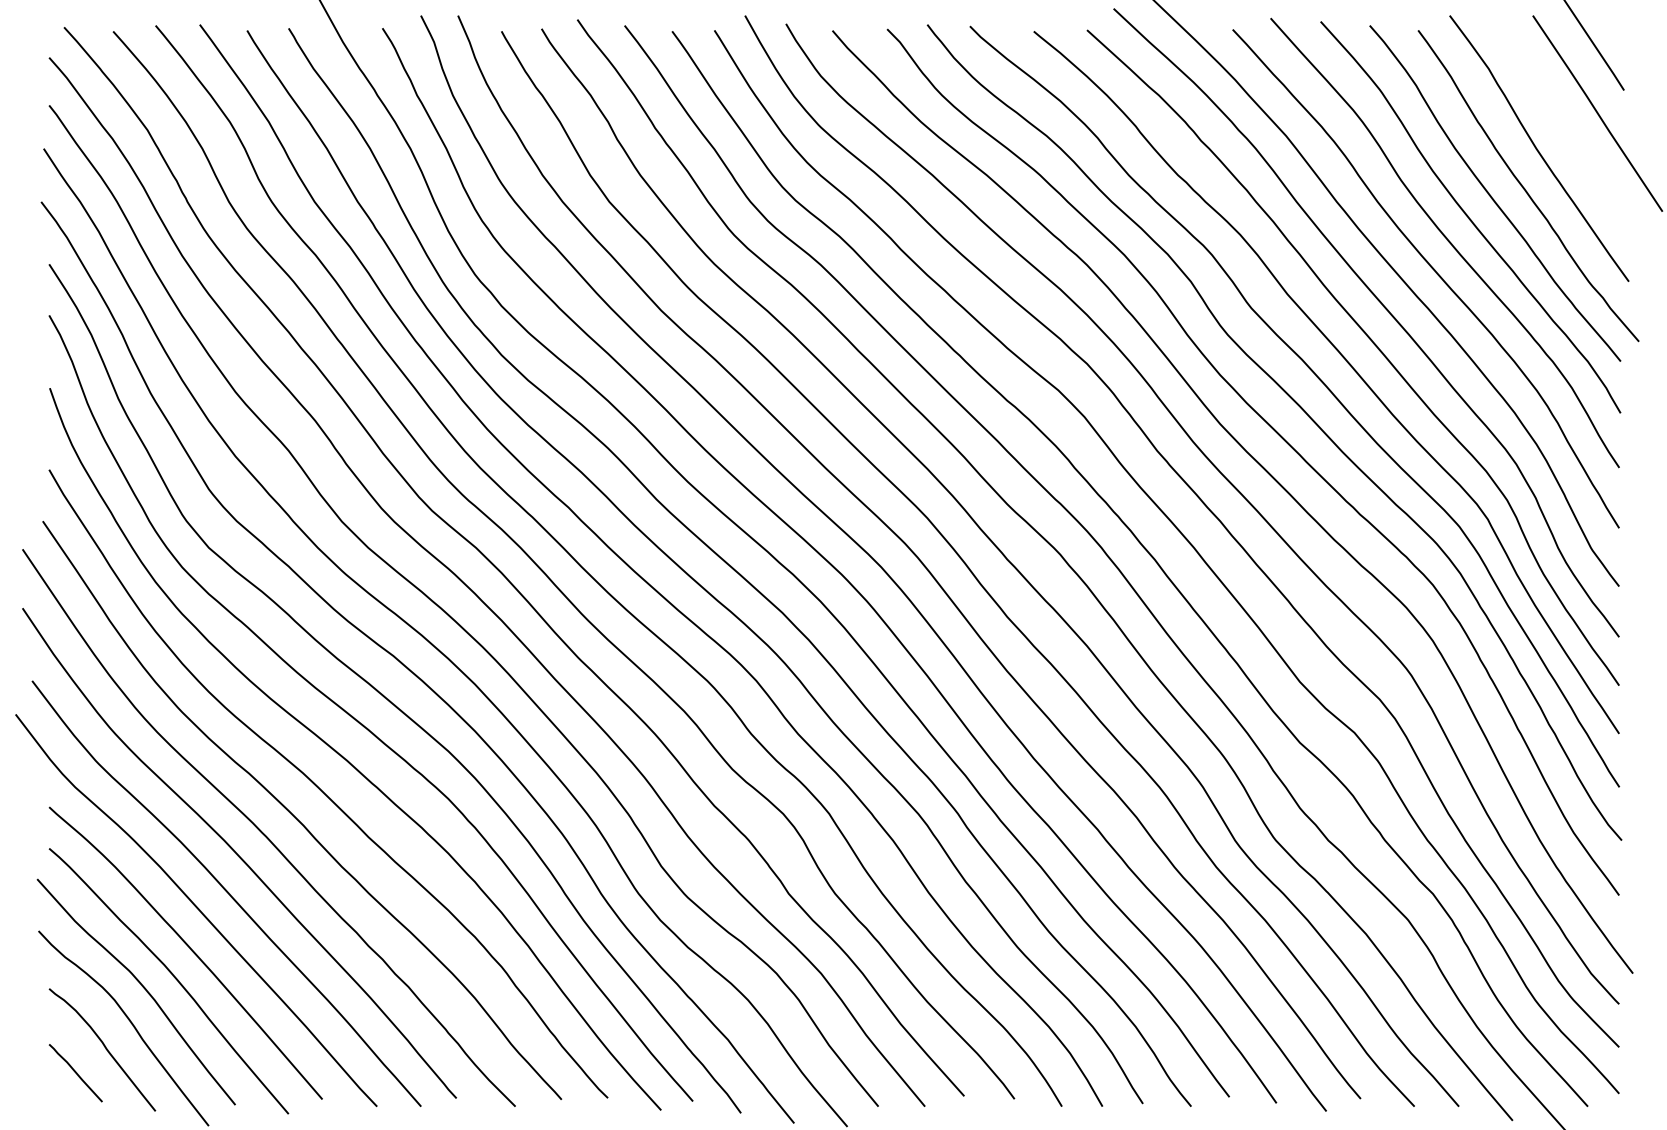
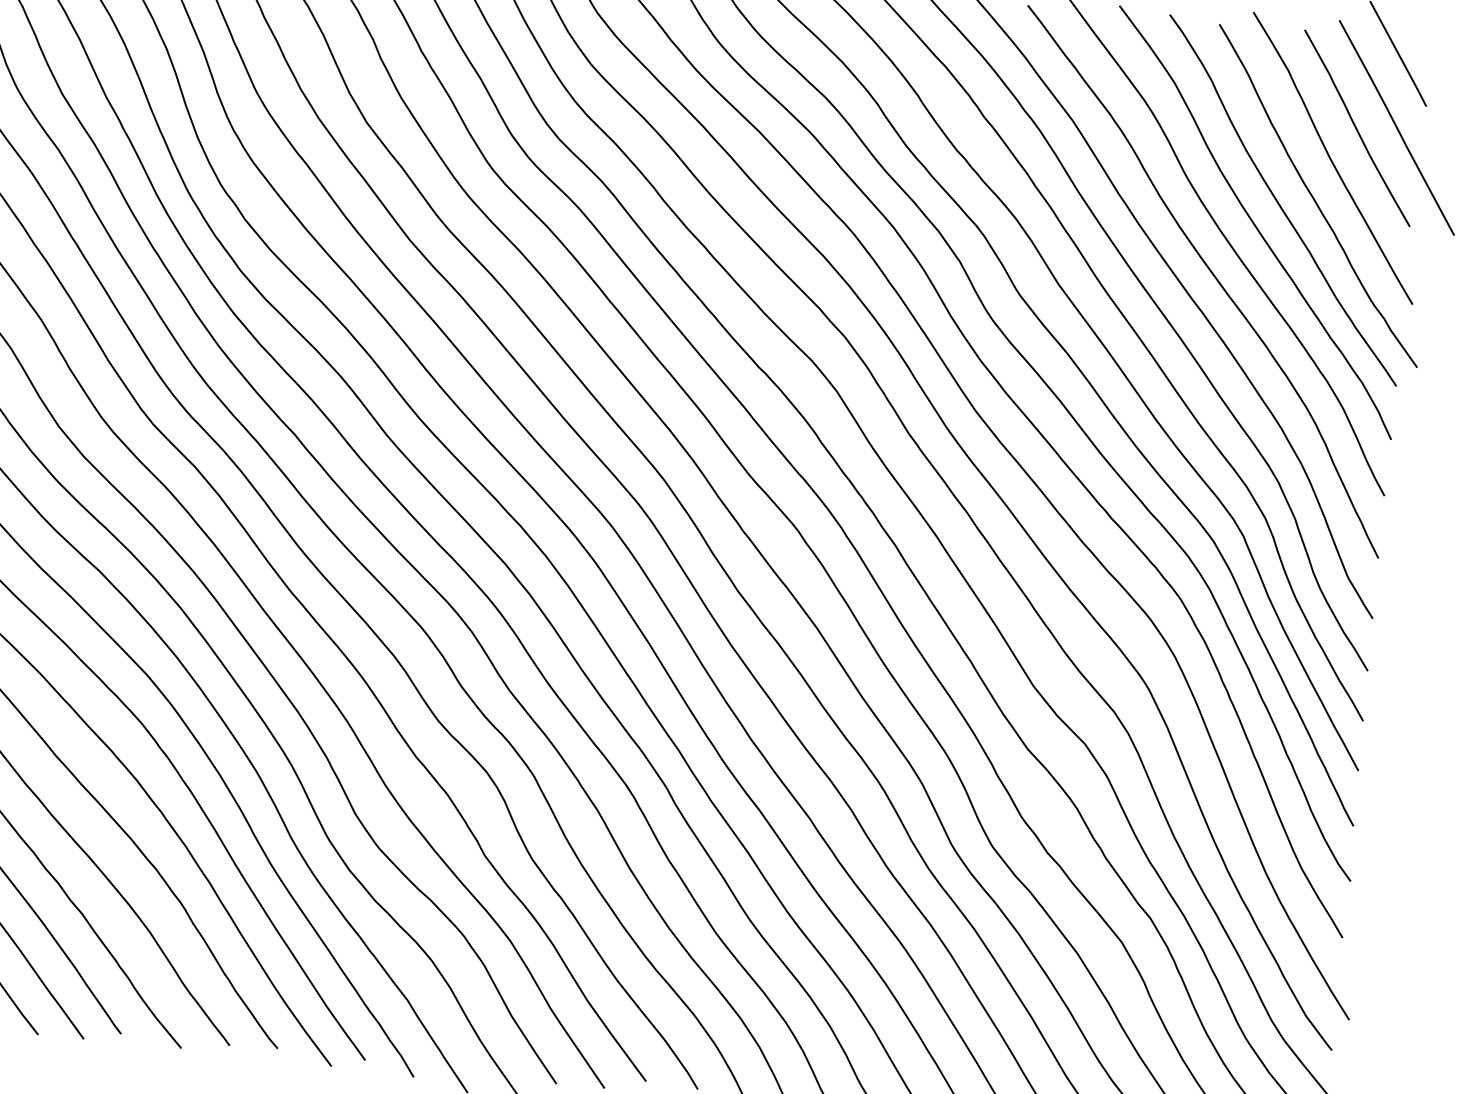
curve: (1559, 117) -> (1356, 128), added

